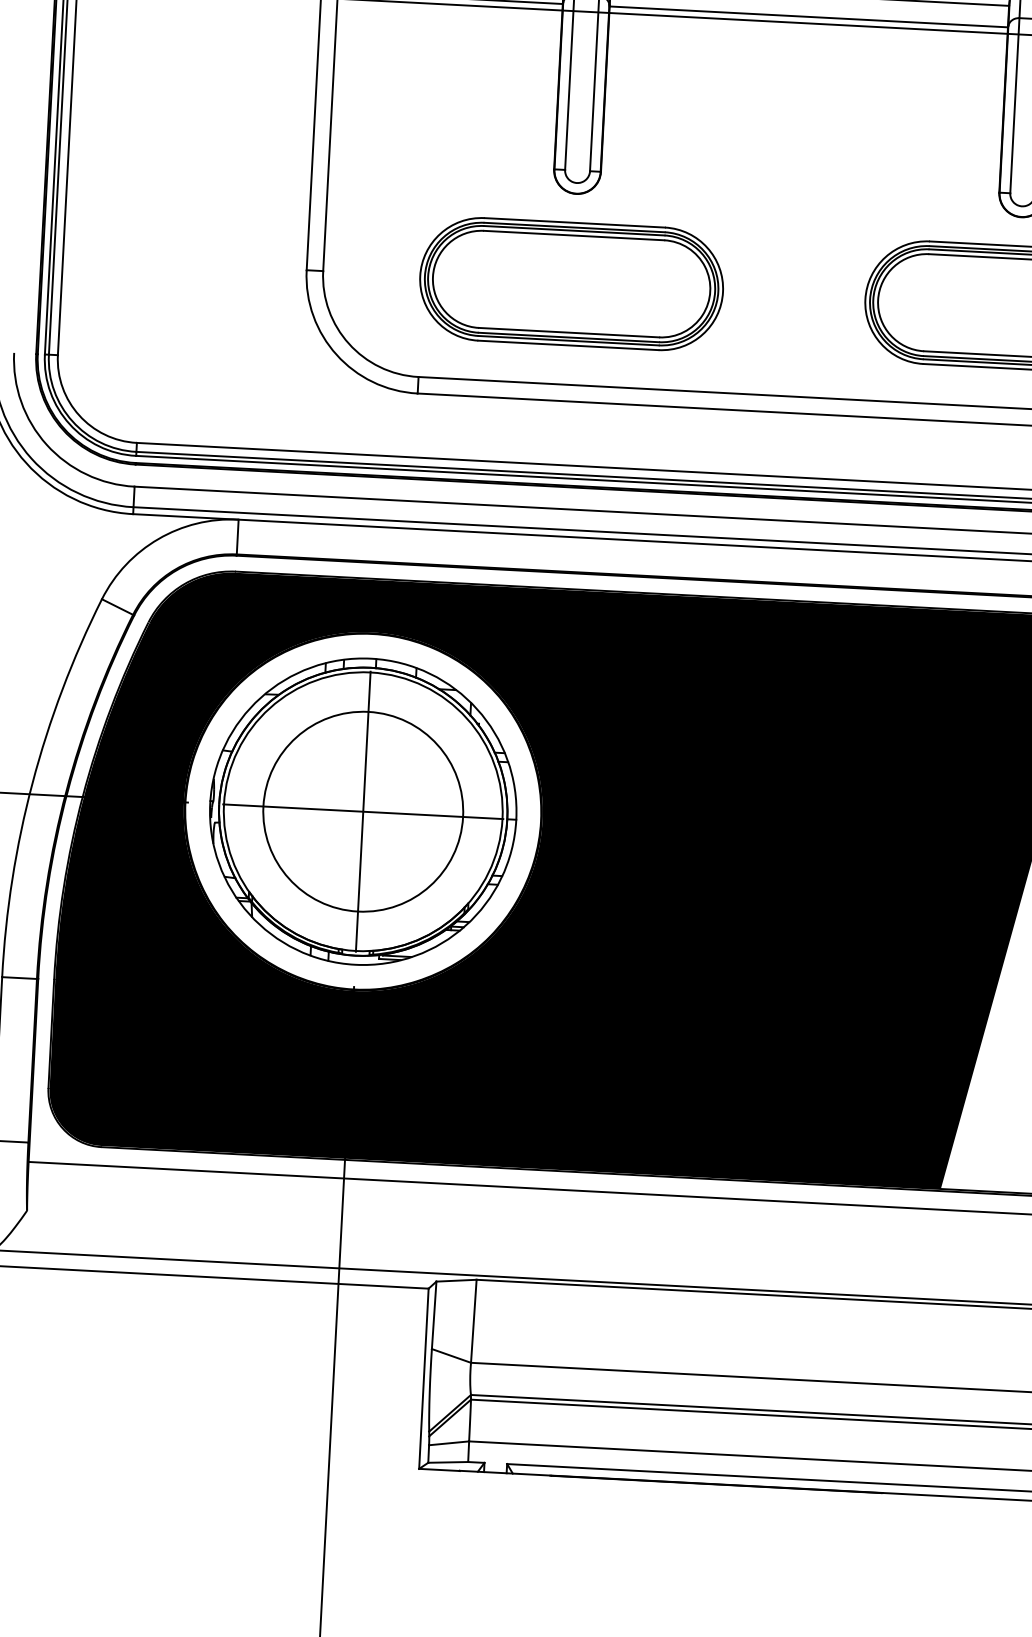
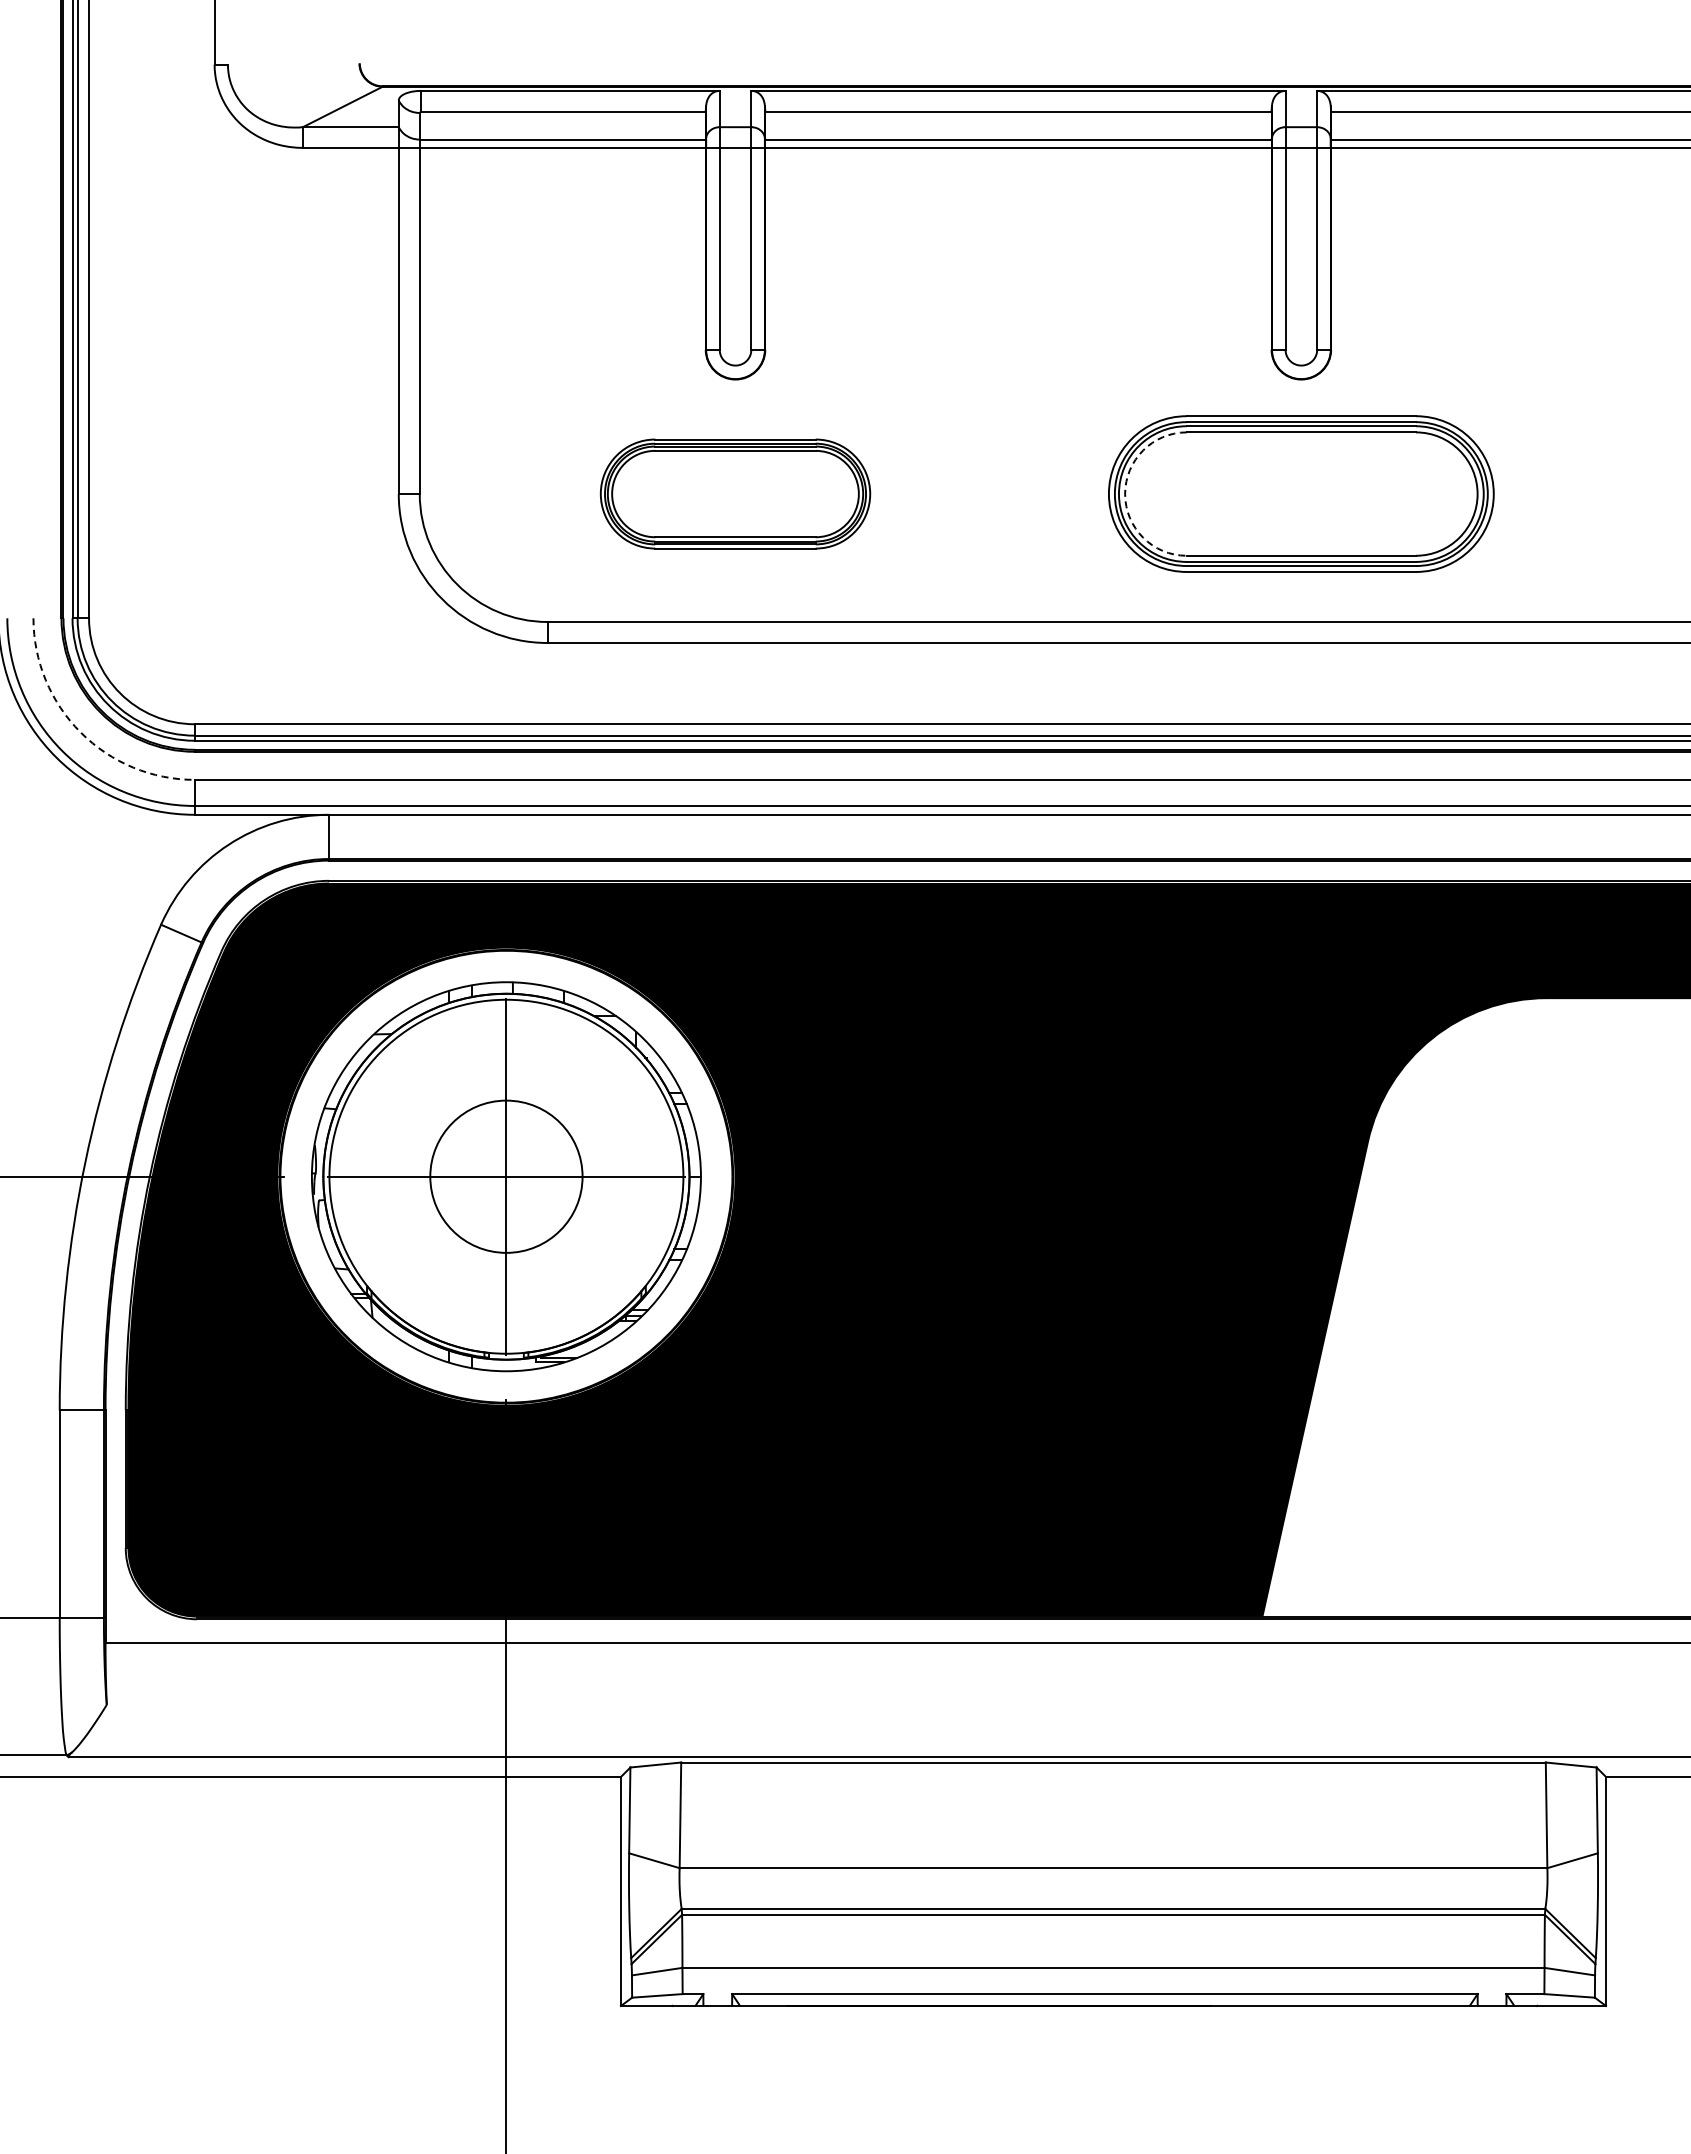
part: (571, 283) -> (735, 493), size x0.7
arc: (878, 300) -> (1125, 494), solid -> dashed
arc: (46, 444) -> (80, 732), solid -> dashed
circle: (363, 811) -> (506, 1176), size x0.6

